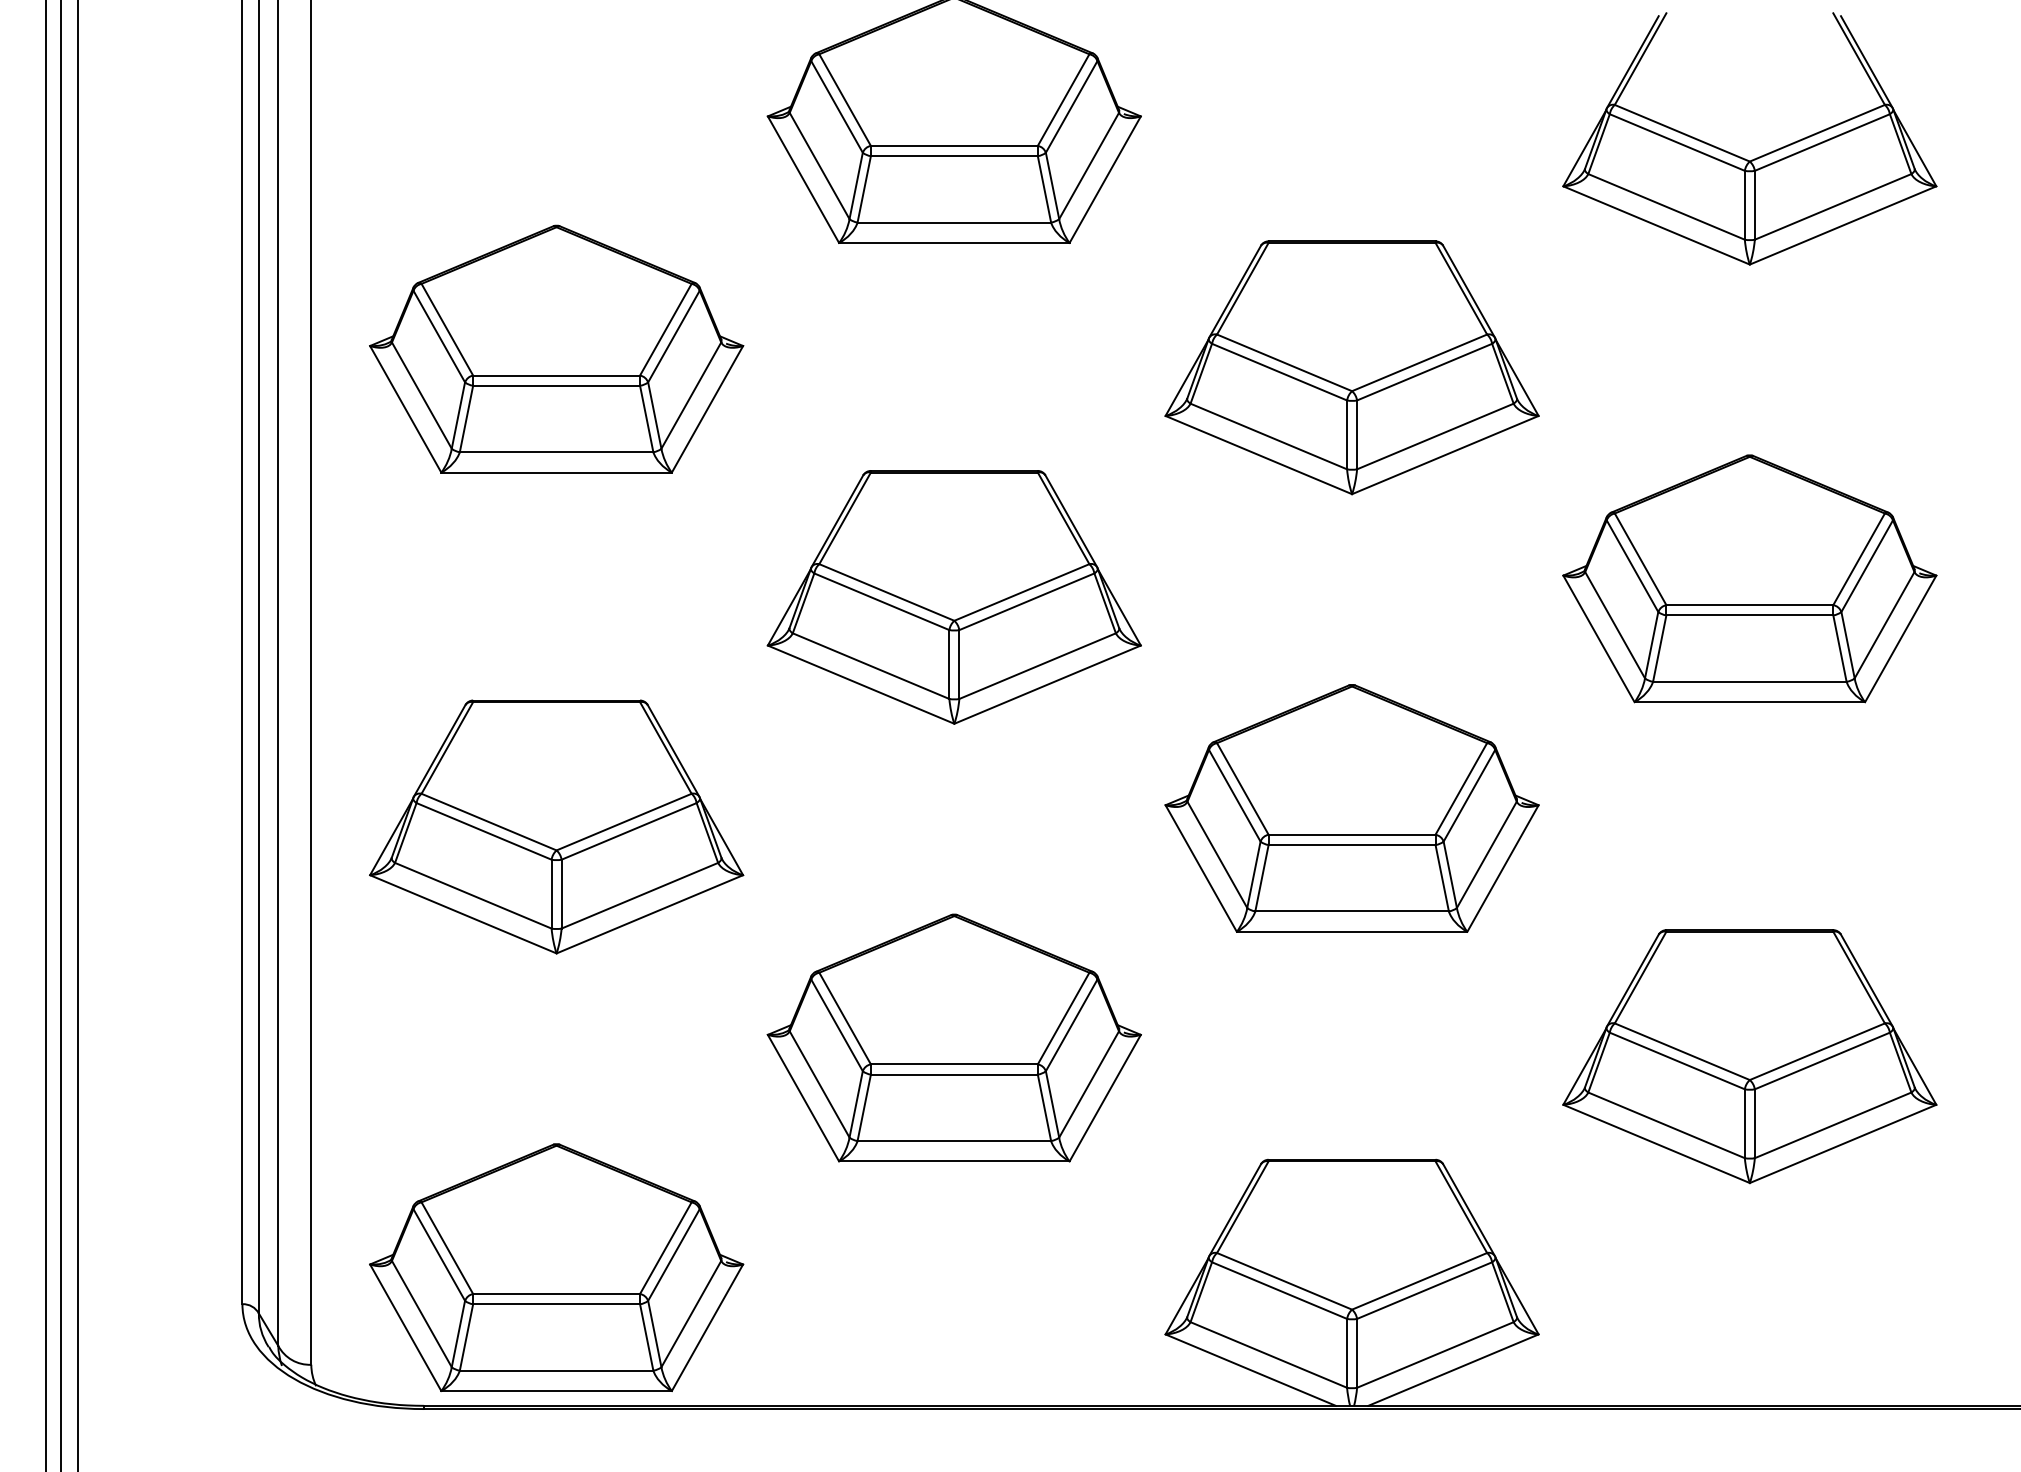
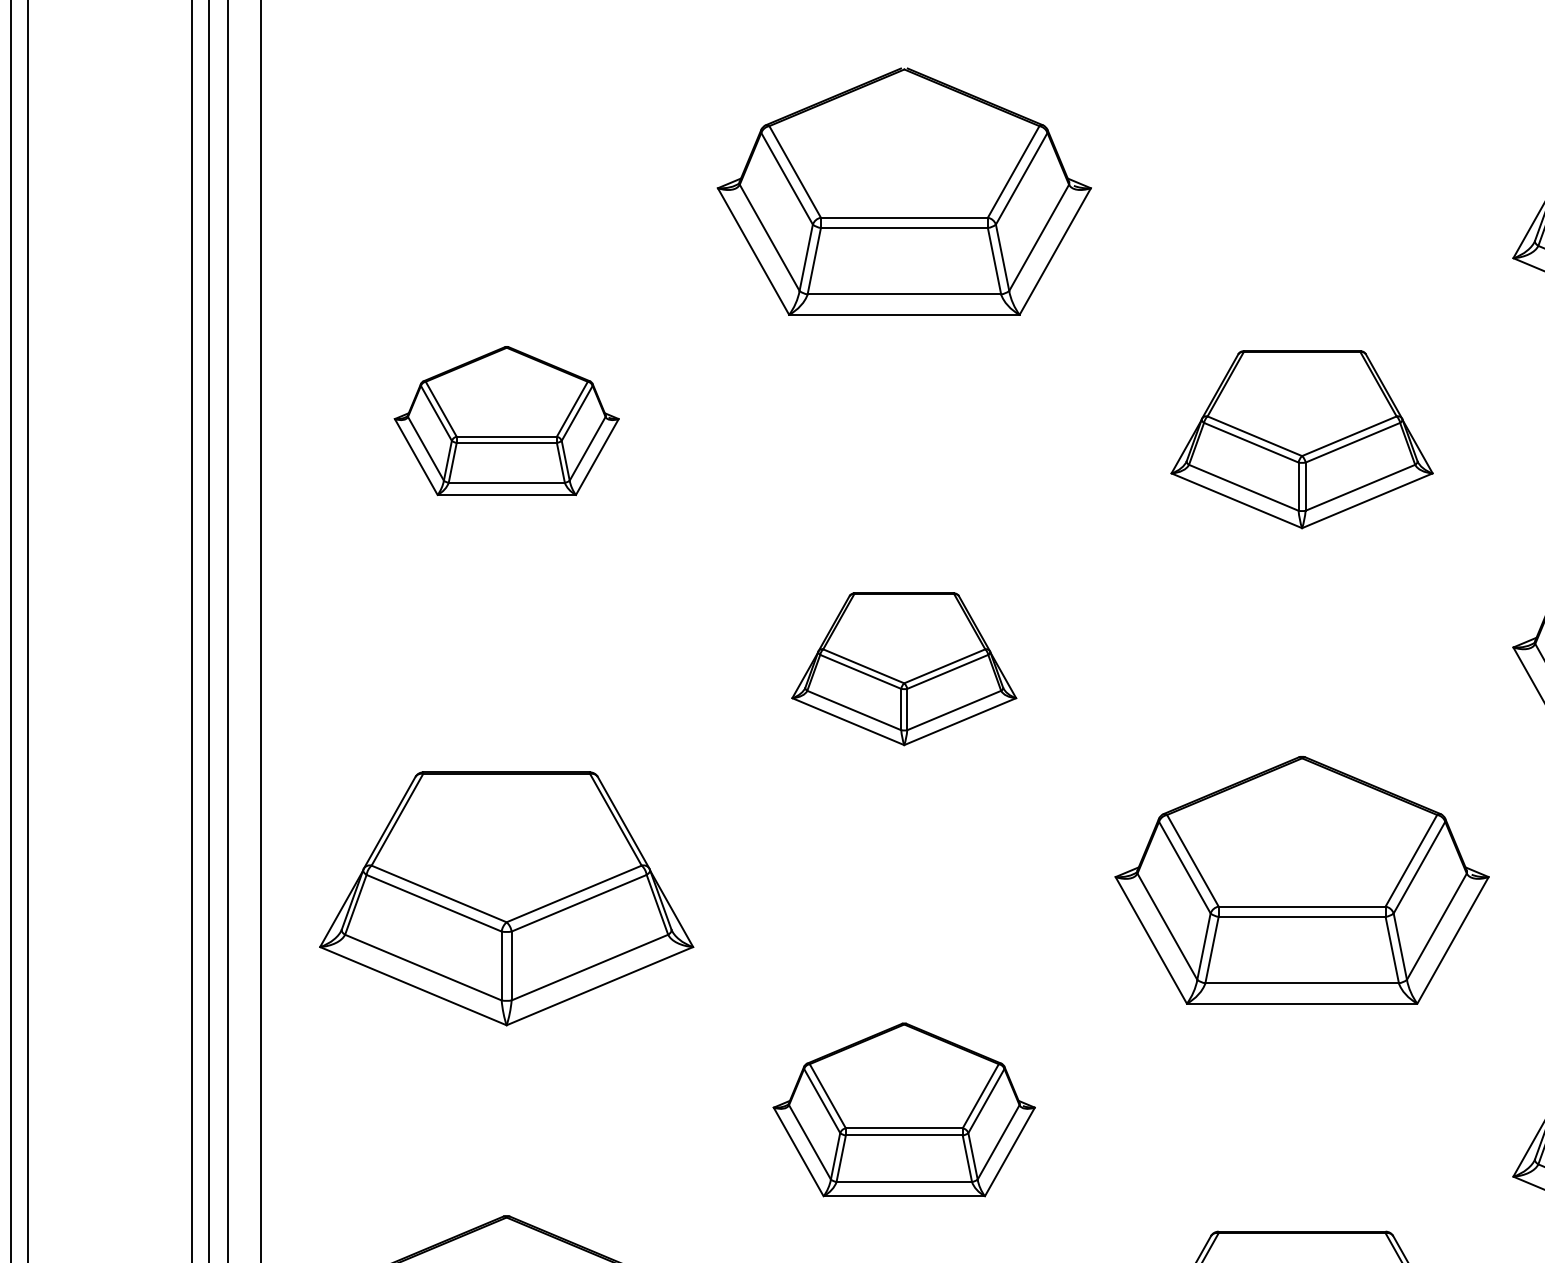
part: (556, 348) -> (506, 420), size x0.6
part: (1351, 367) -> (1301, 439), size x0.7
part: (953, 597) -> (903, 669), size x0.6
part: (953, 1037) -> (903, 1109), size x0.7

